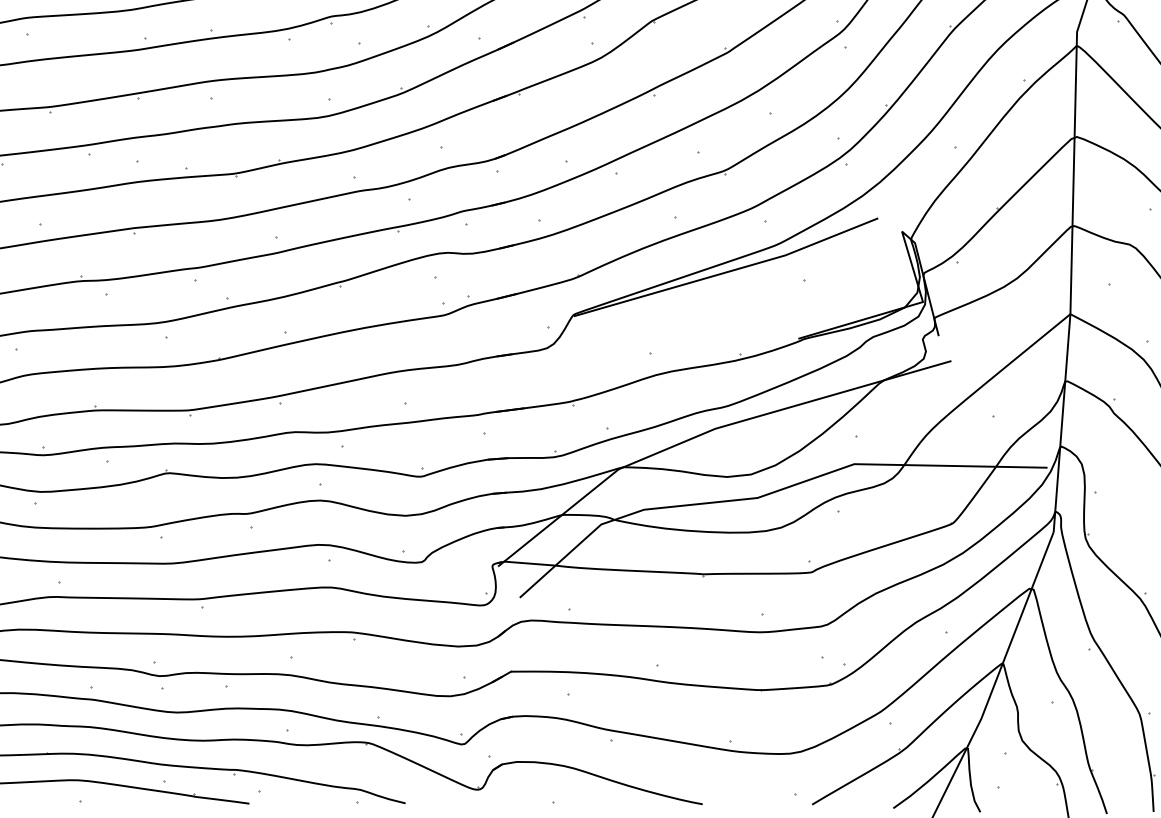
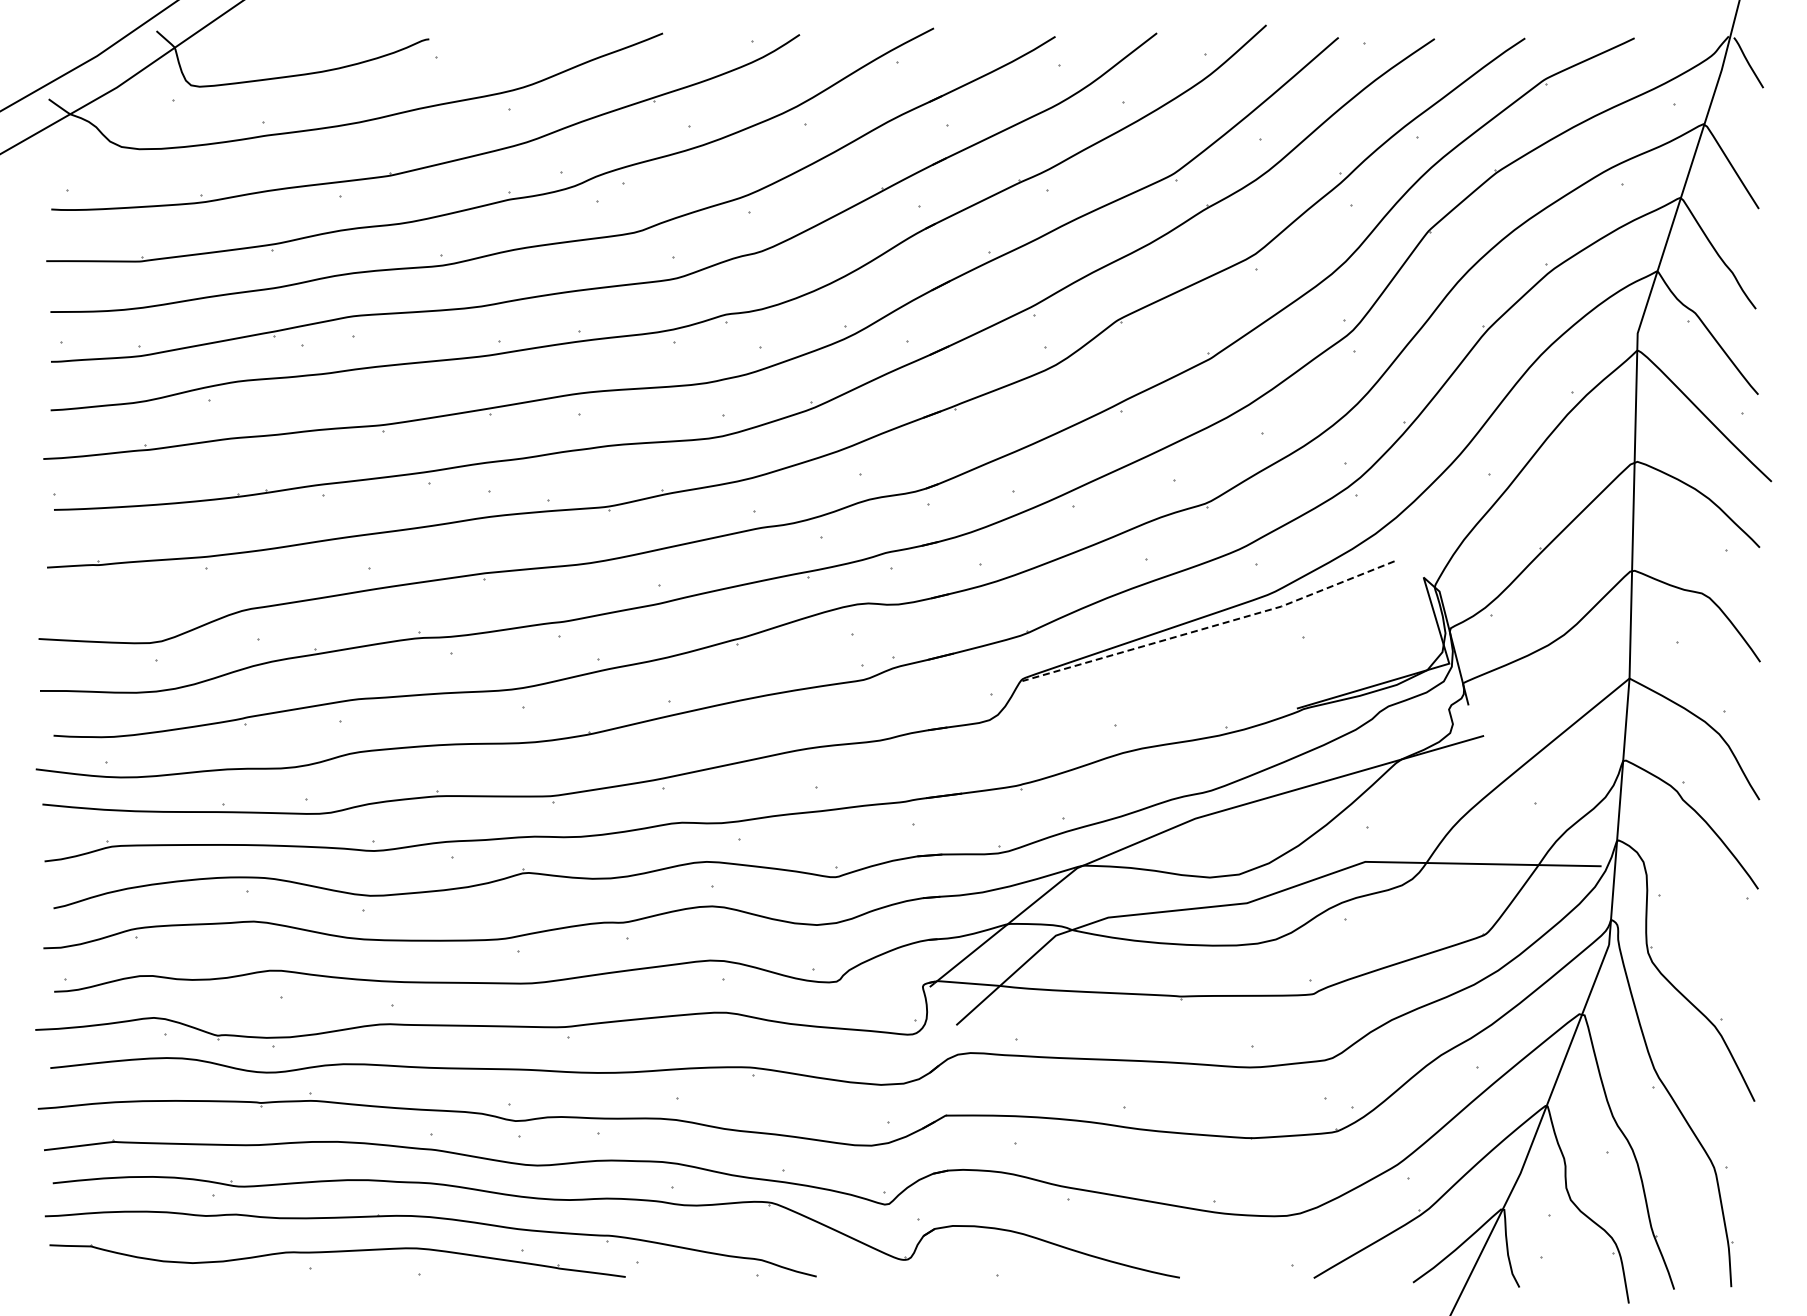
line: (727, 272) -> (1210, 627), solid -> dashed

